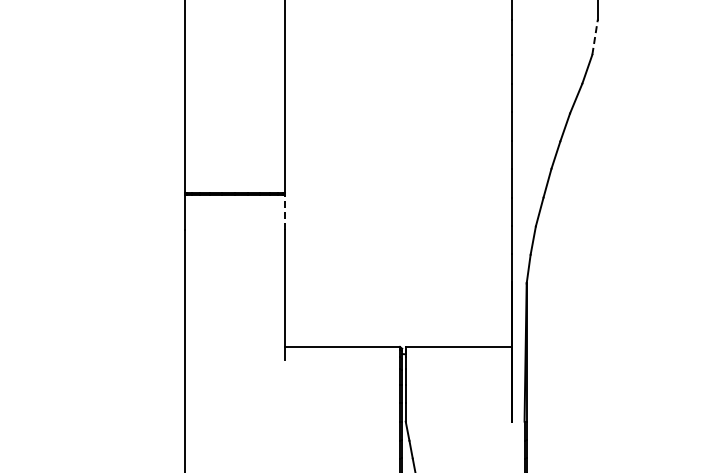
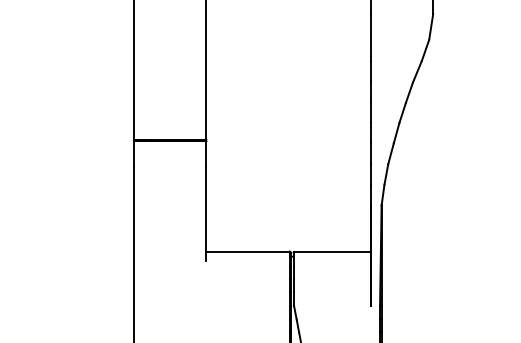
line: (595, 37) -> (431, 27), dashed -> solid
line: (284, 211) -> (206, 153), dashed -> solid

